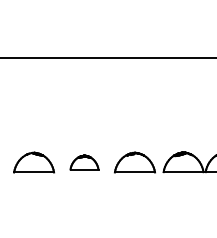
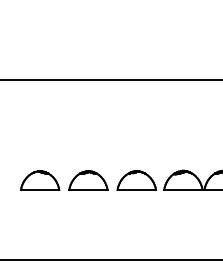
part: (84, 162) -> (88, 180), size x1.43

